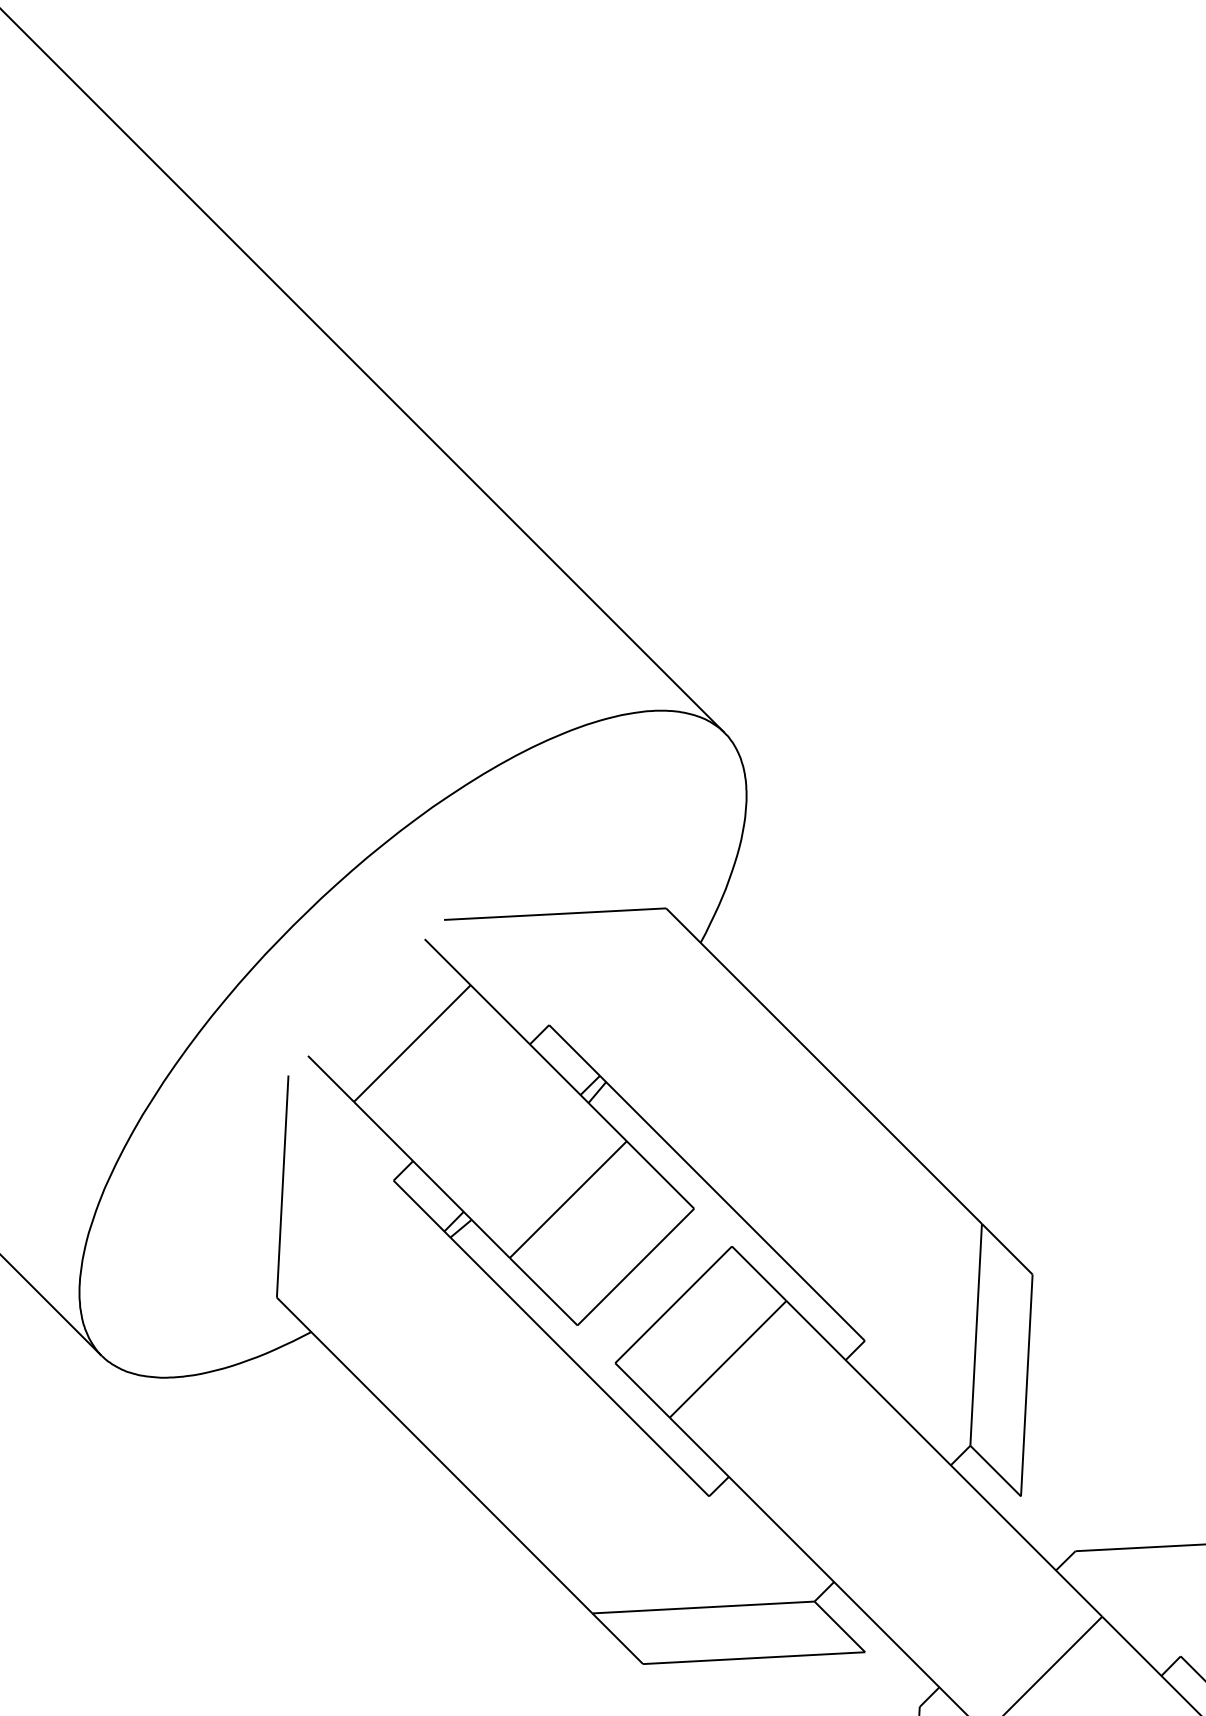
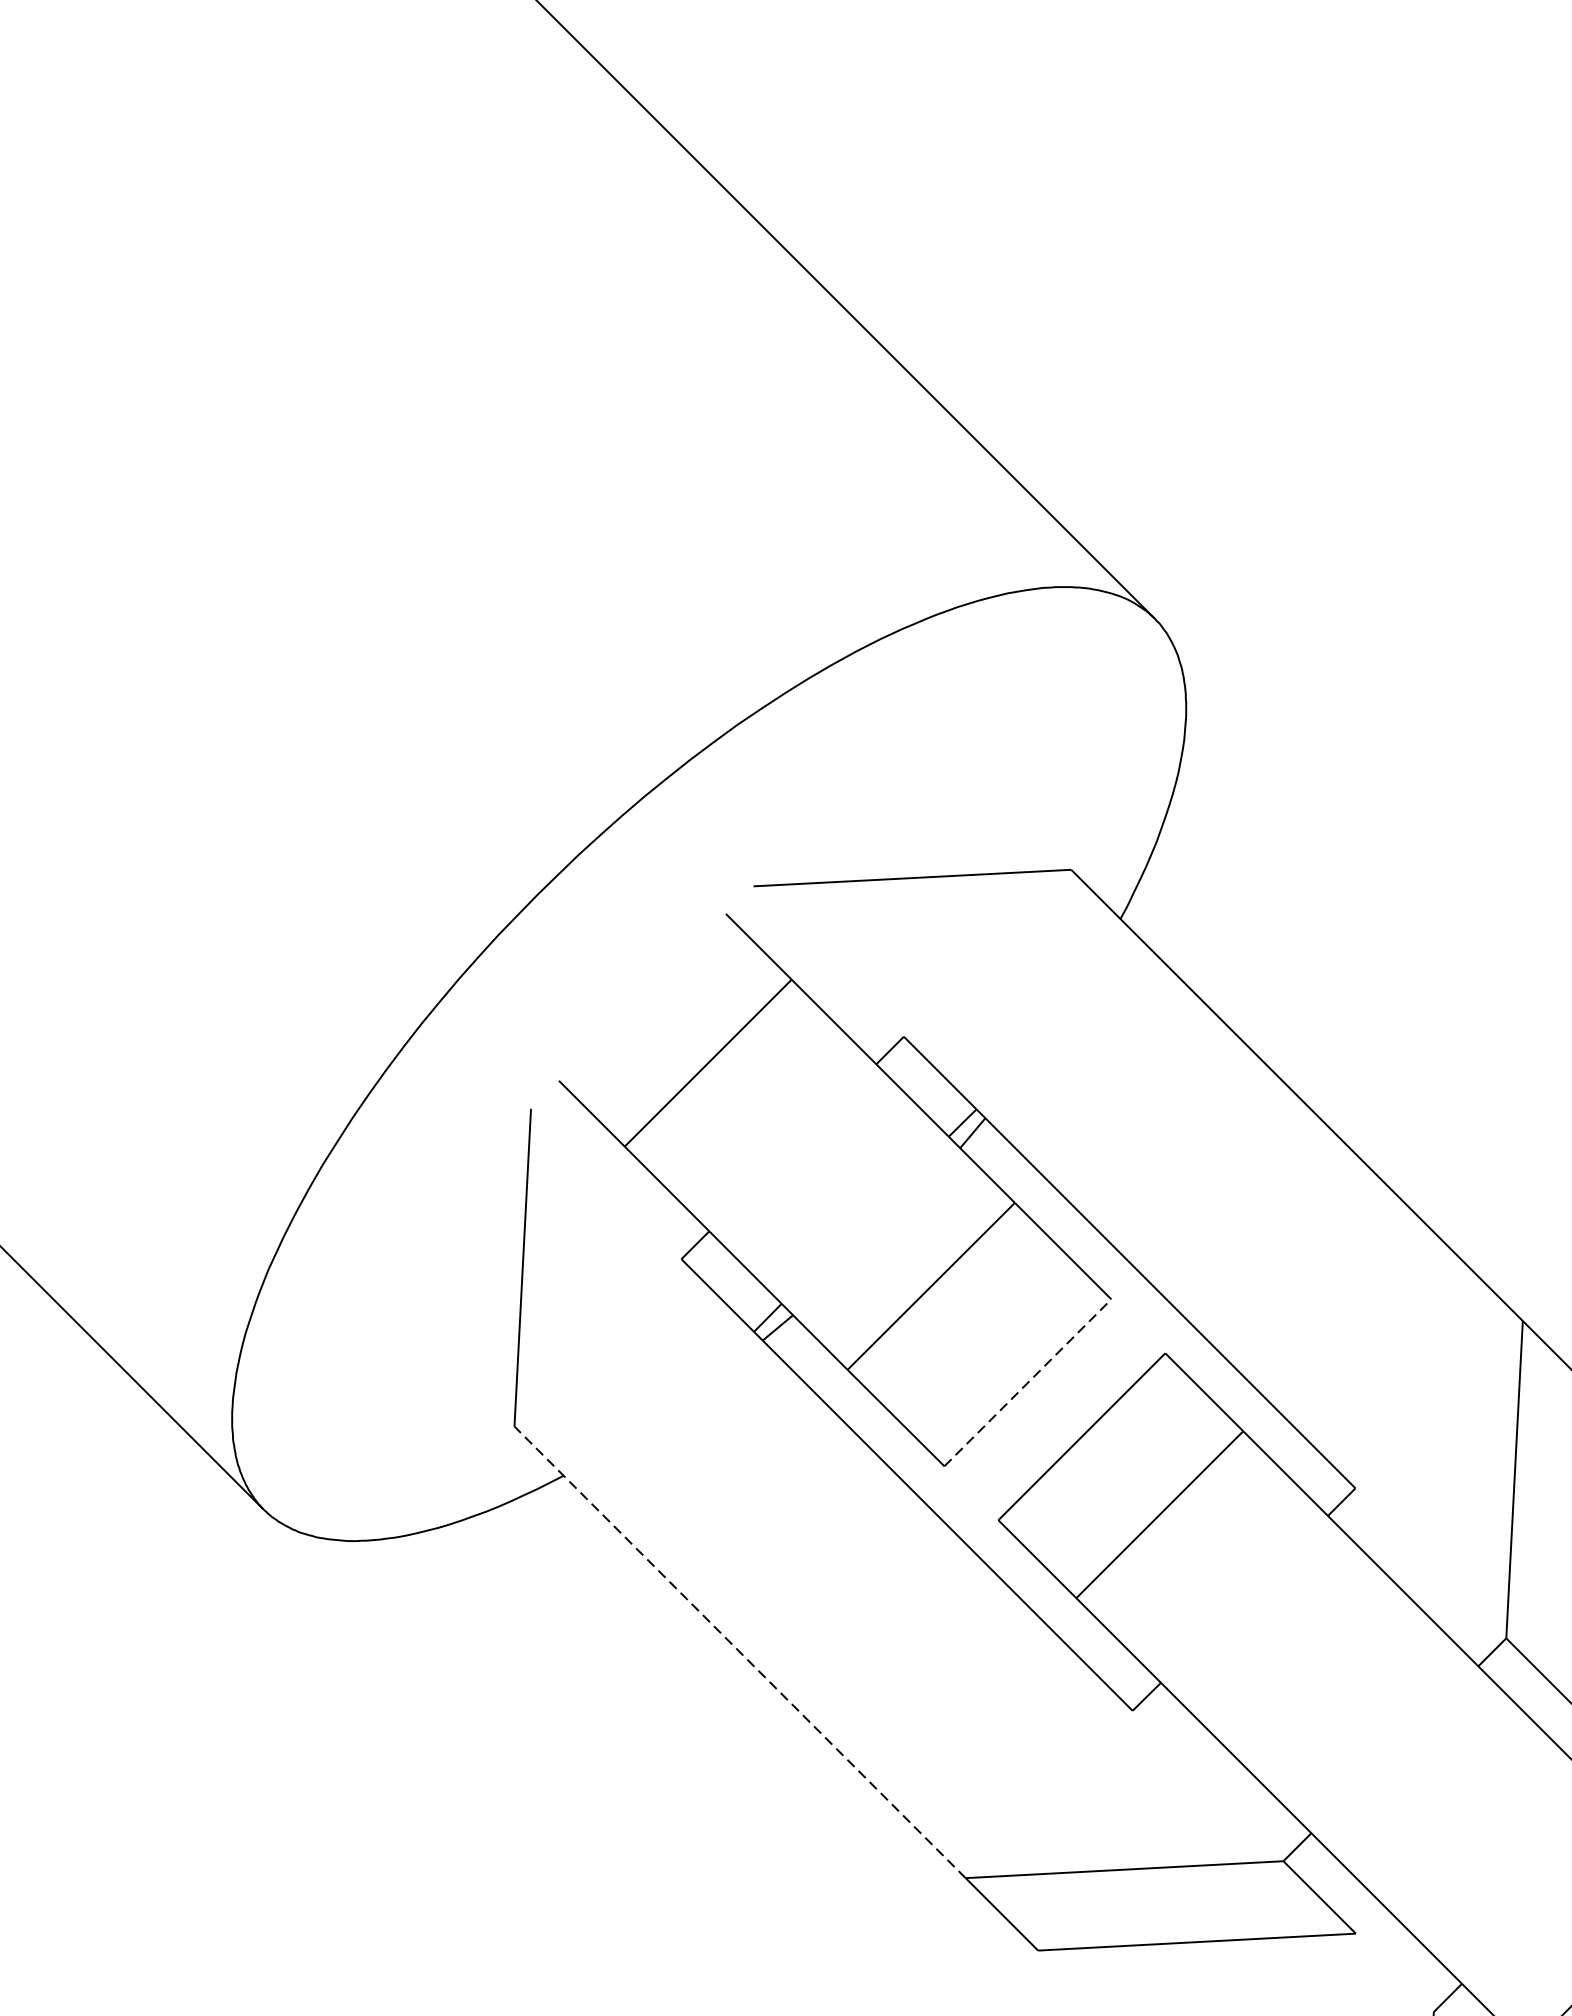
line: (635, 1267) -> (1027, 1383), solid -> dashed
line: (434, 1455) -> (739, 1652), solid -> dashed

